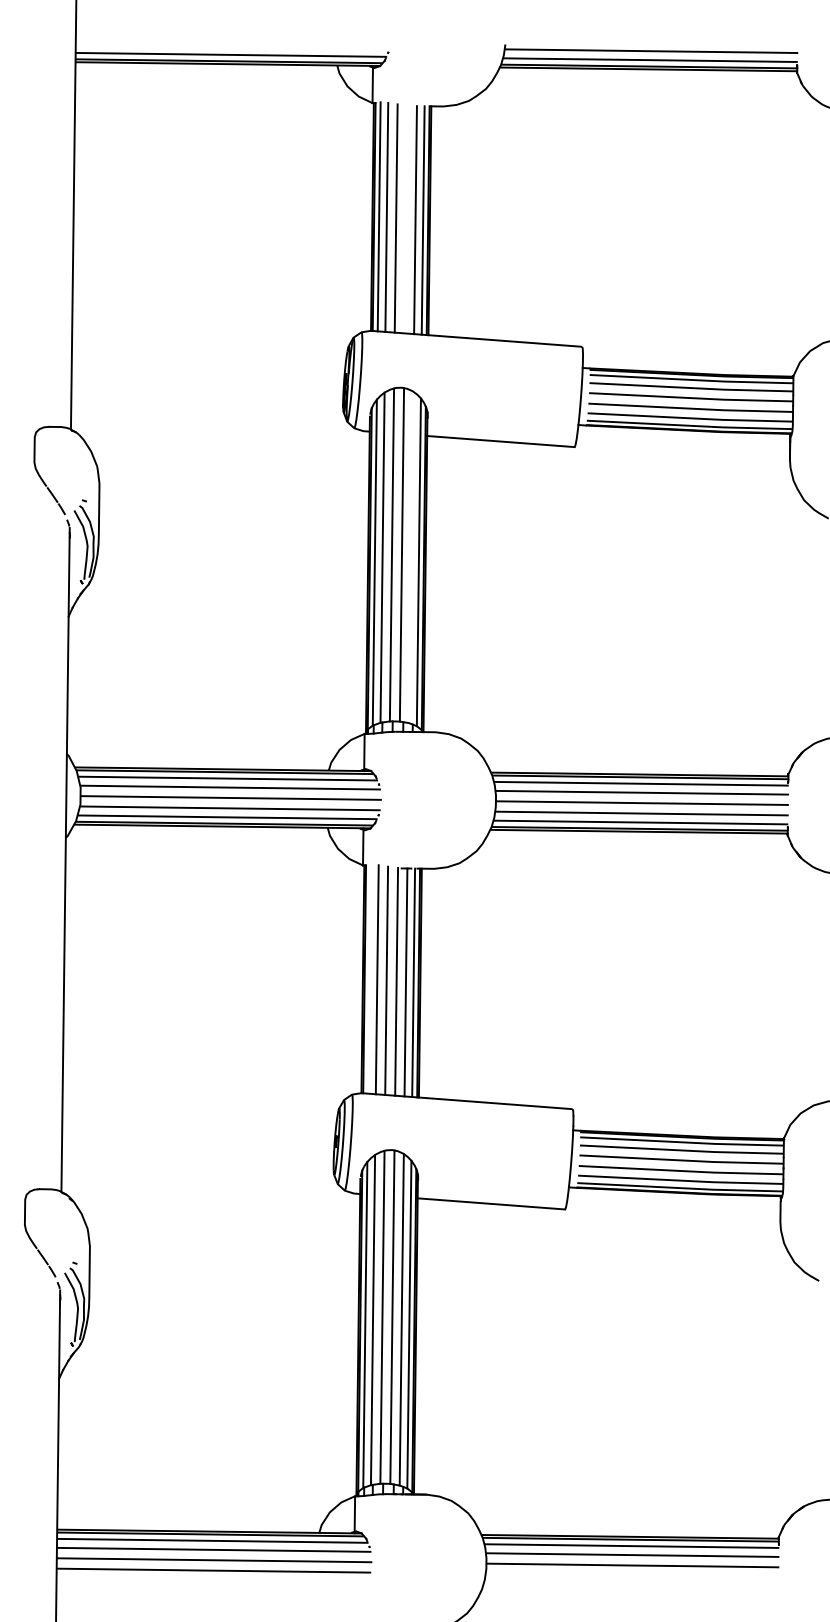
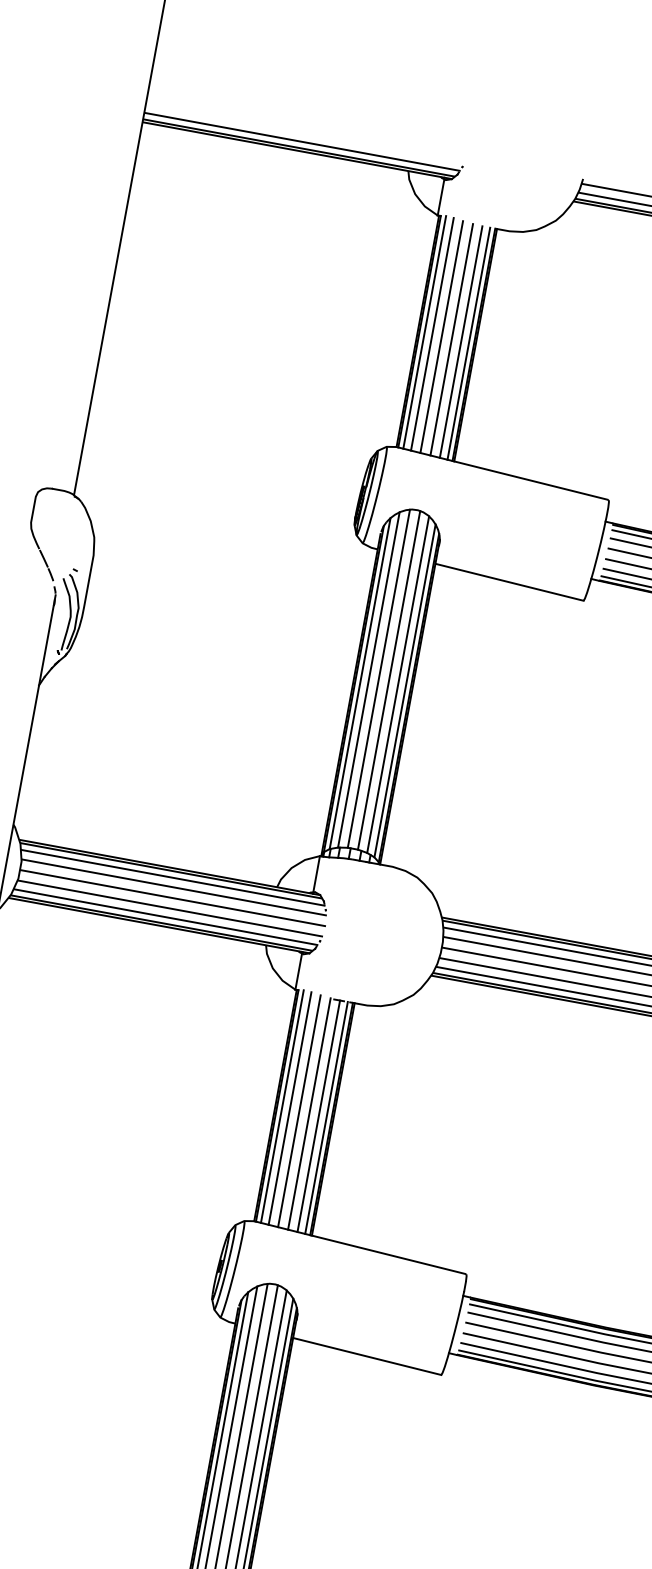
line: (405, 219) -> (451, 339), added
line: (411, 557) -> (398, 684), added
line: (369, 978) -> (282, 1105), added

